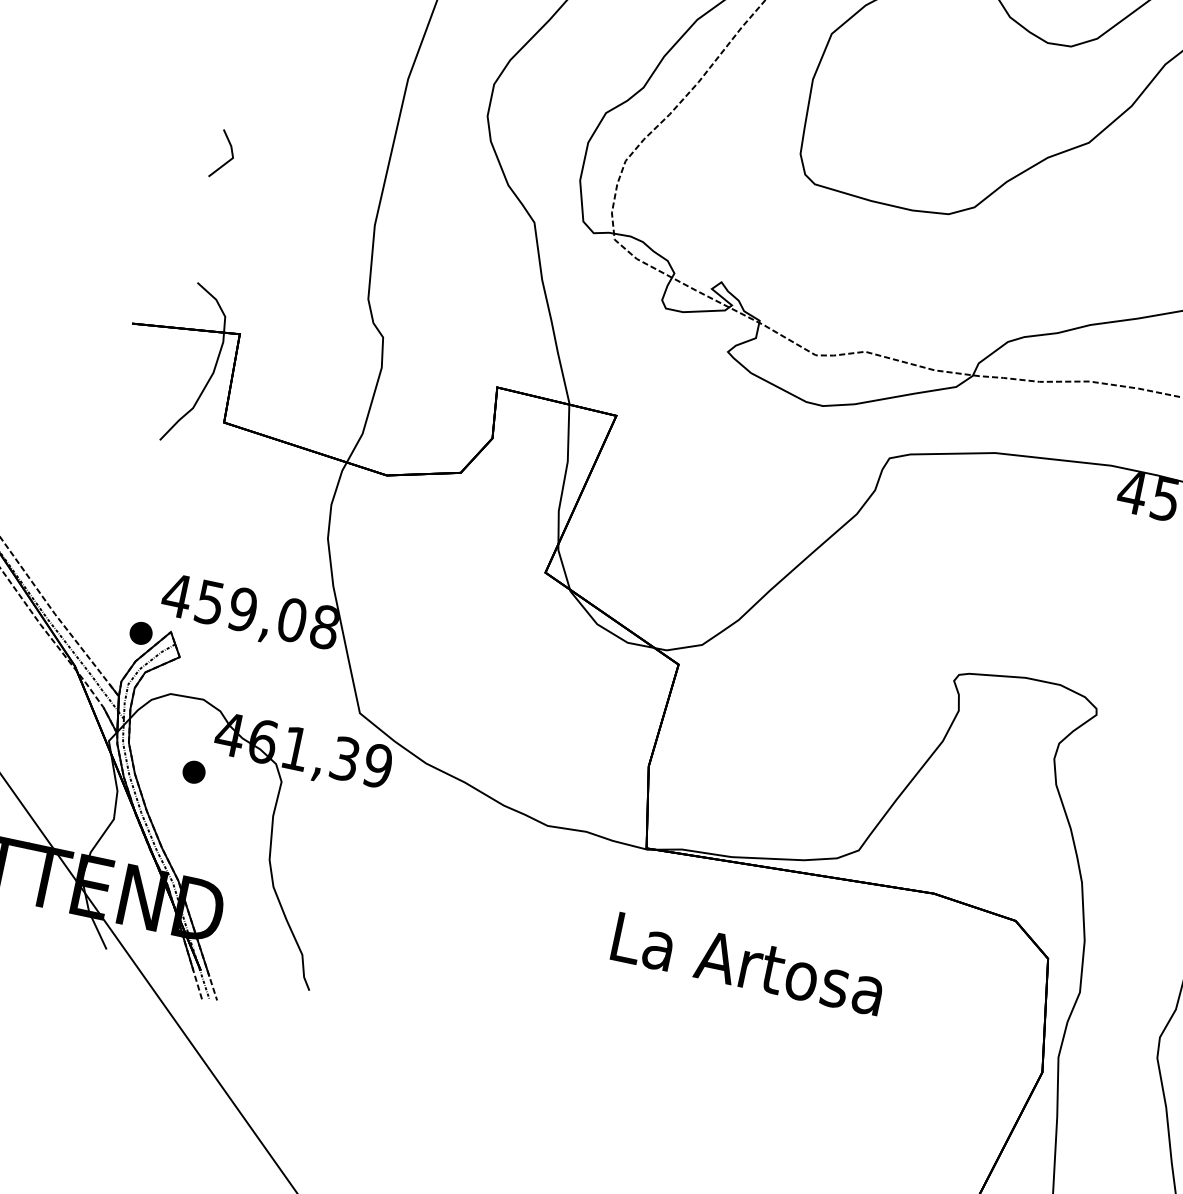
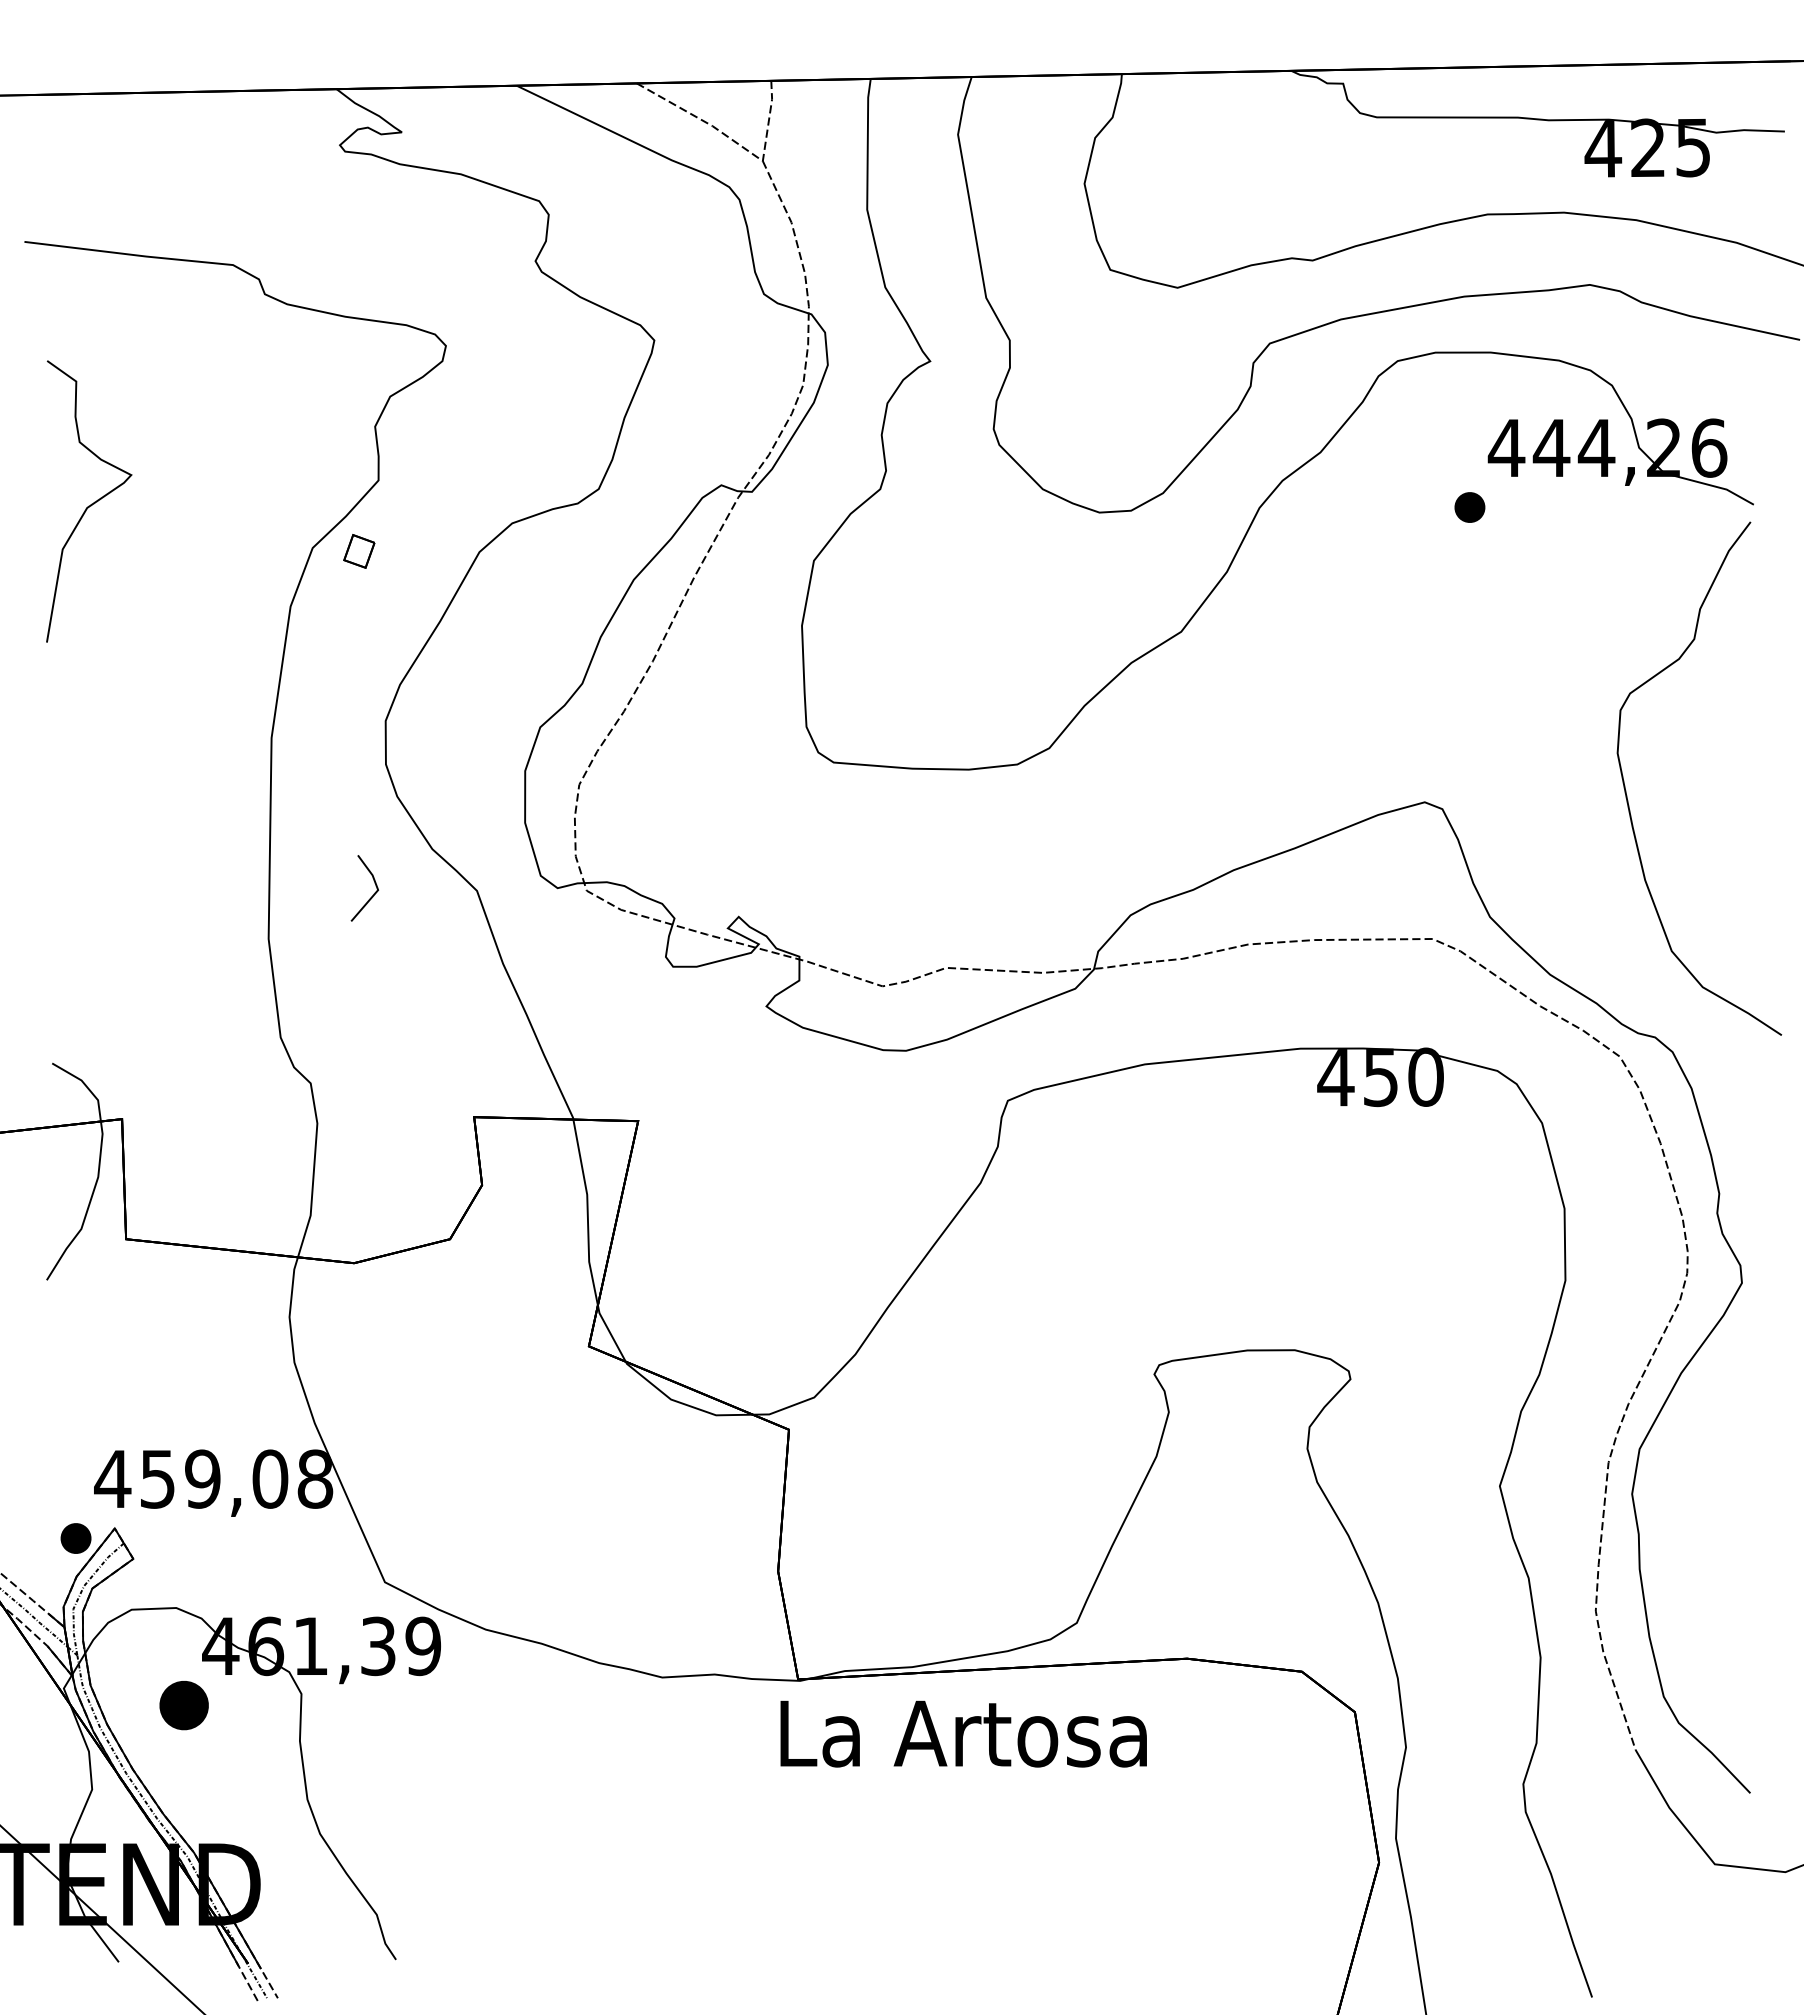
line: (228, 161) -> (372, 895), moved
part: (193, 772) -> (183, 1705), size x1.6
text: (748, 963) -> (963, 1733), moved

